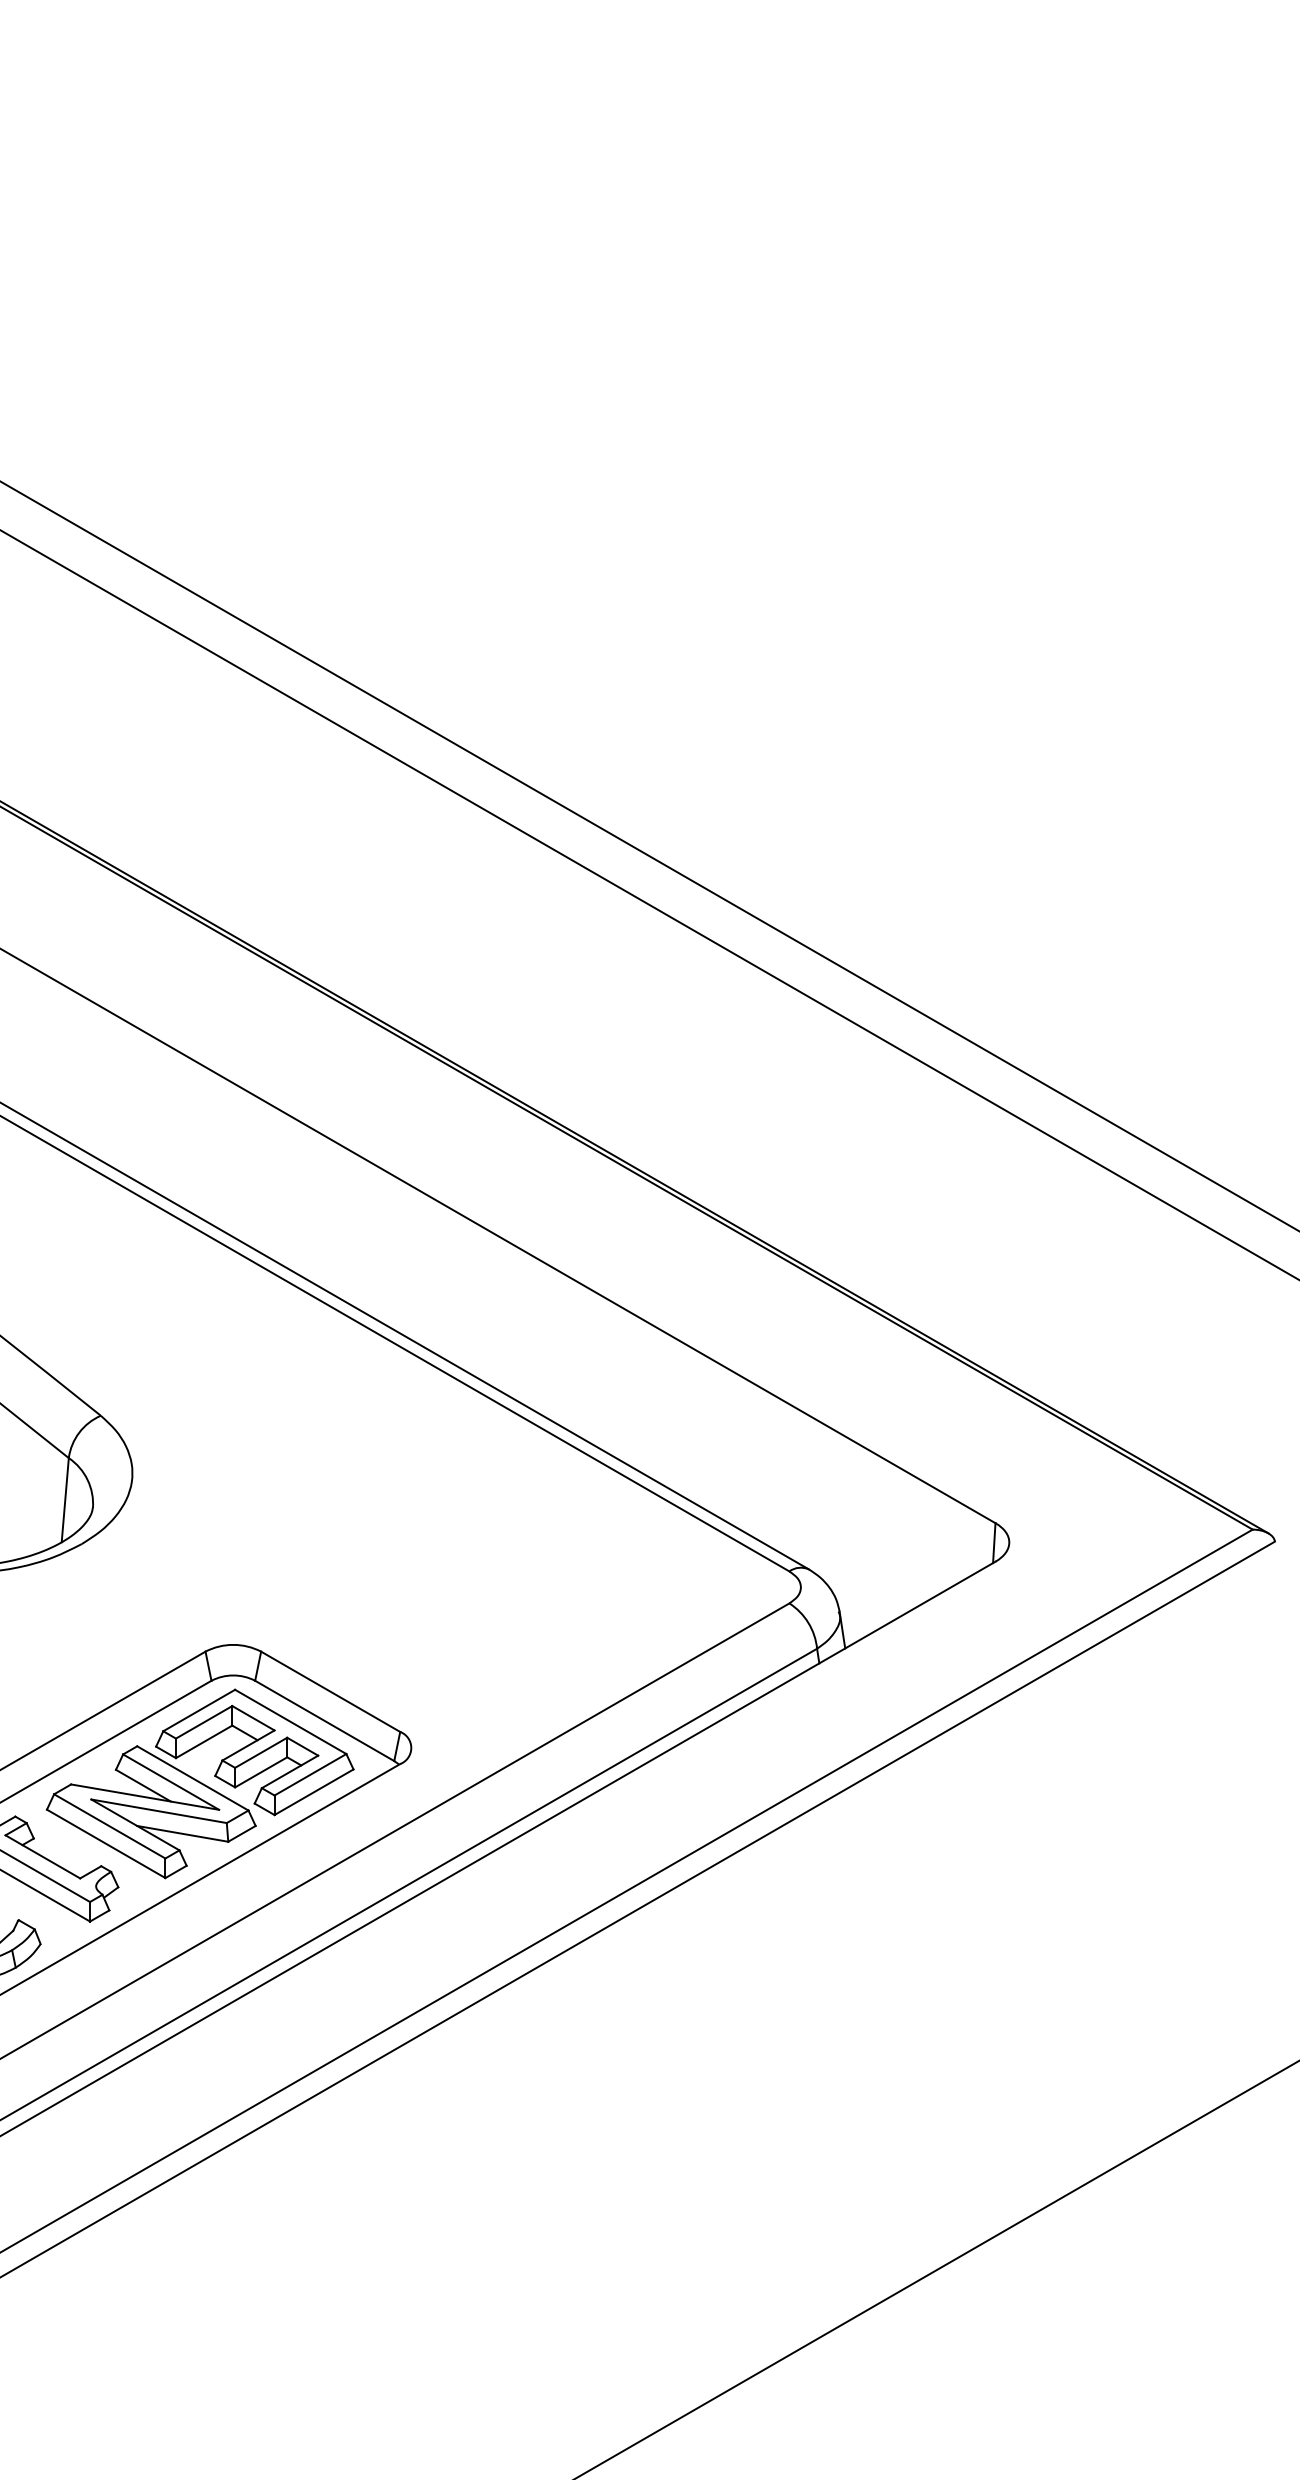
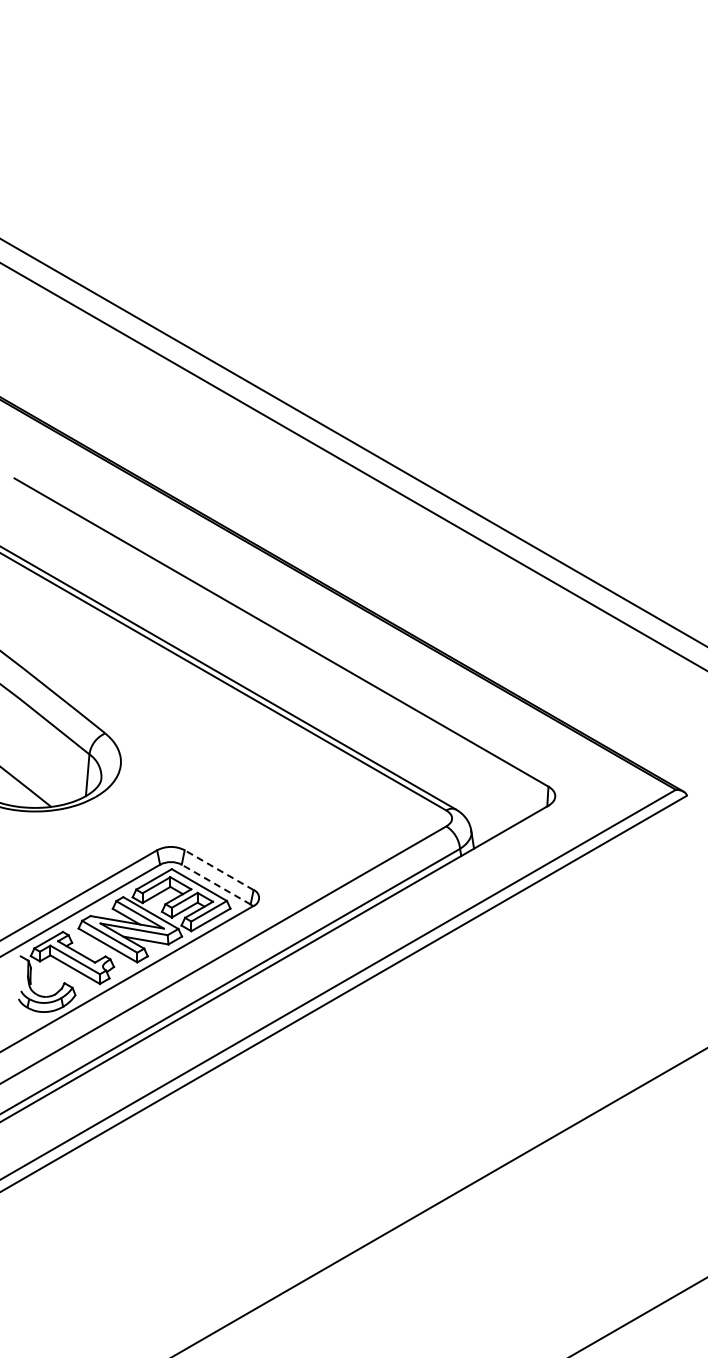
line: (331, 1692) -> (219, 870), solid -> dashed
line: (325, 1720) -> (216, 884), solid -> dashed

